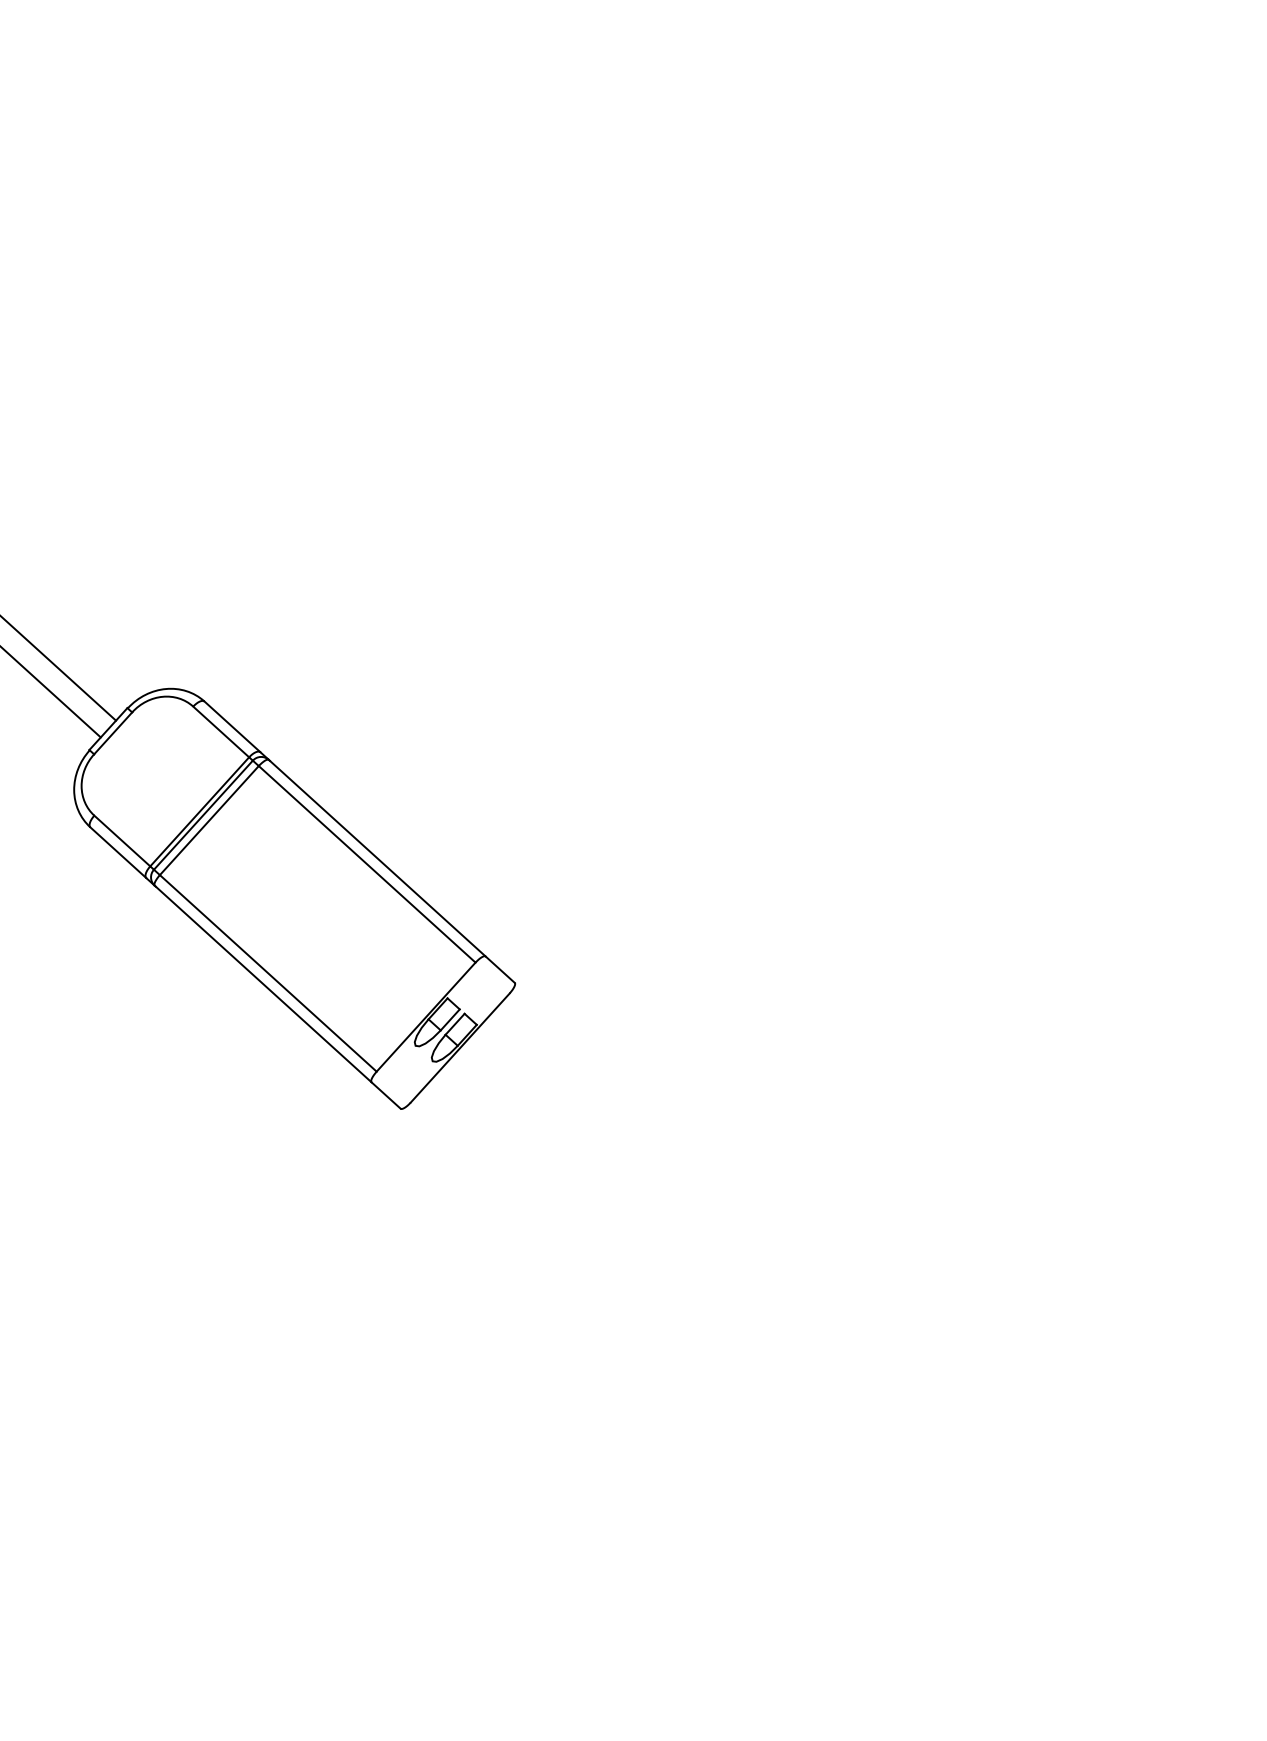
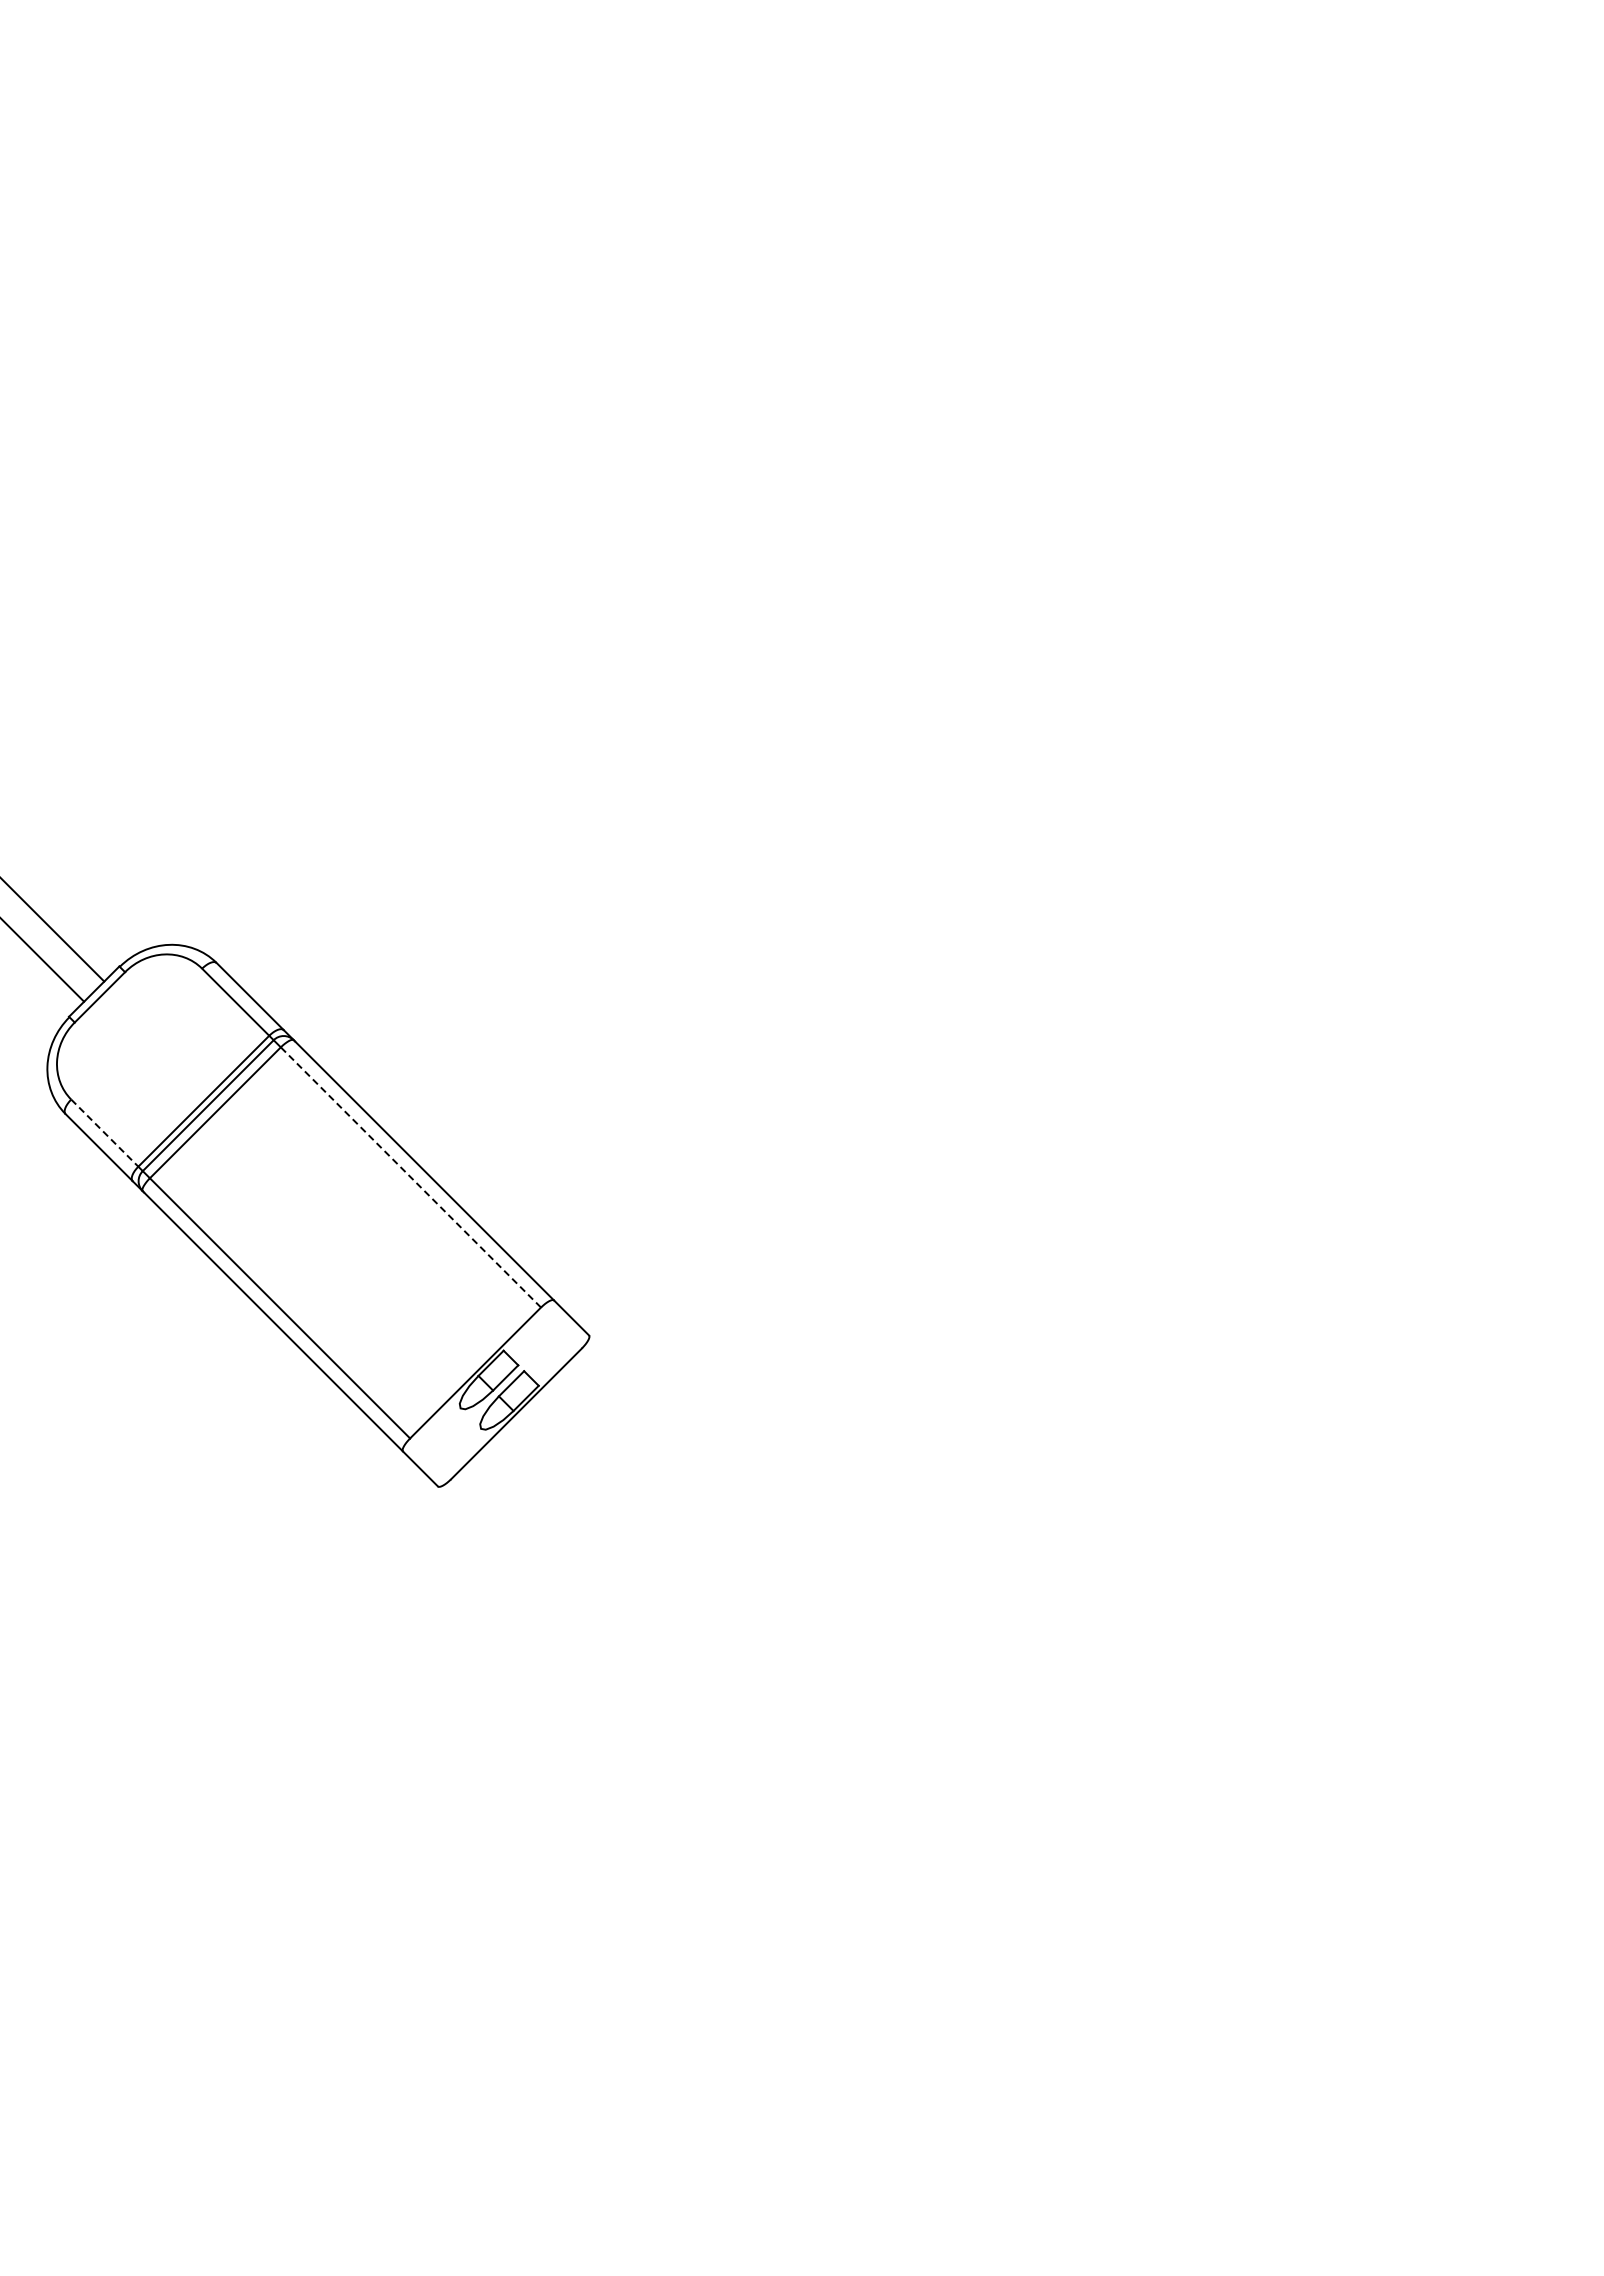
line: (122, 841) -> (105, 1133), solid -> dashed
line: (366, 864) -> (410, 1177), solid -> dashed

